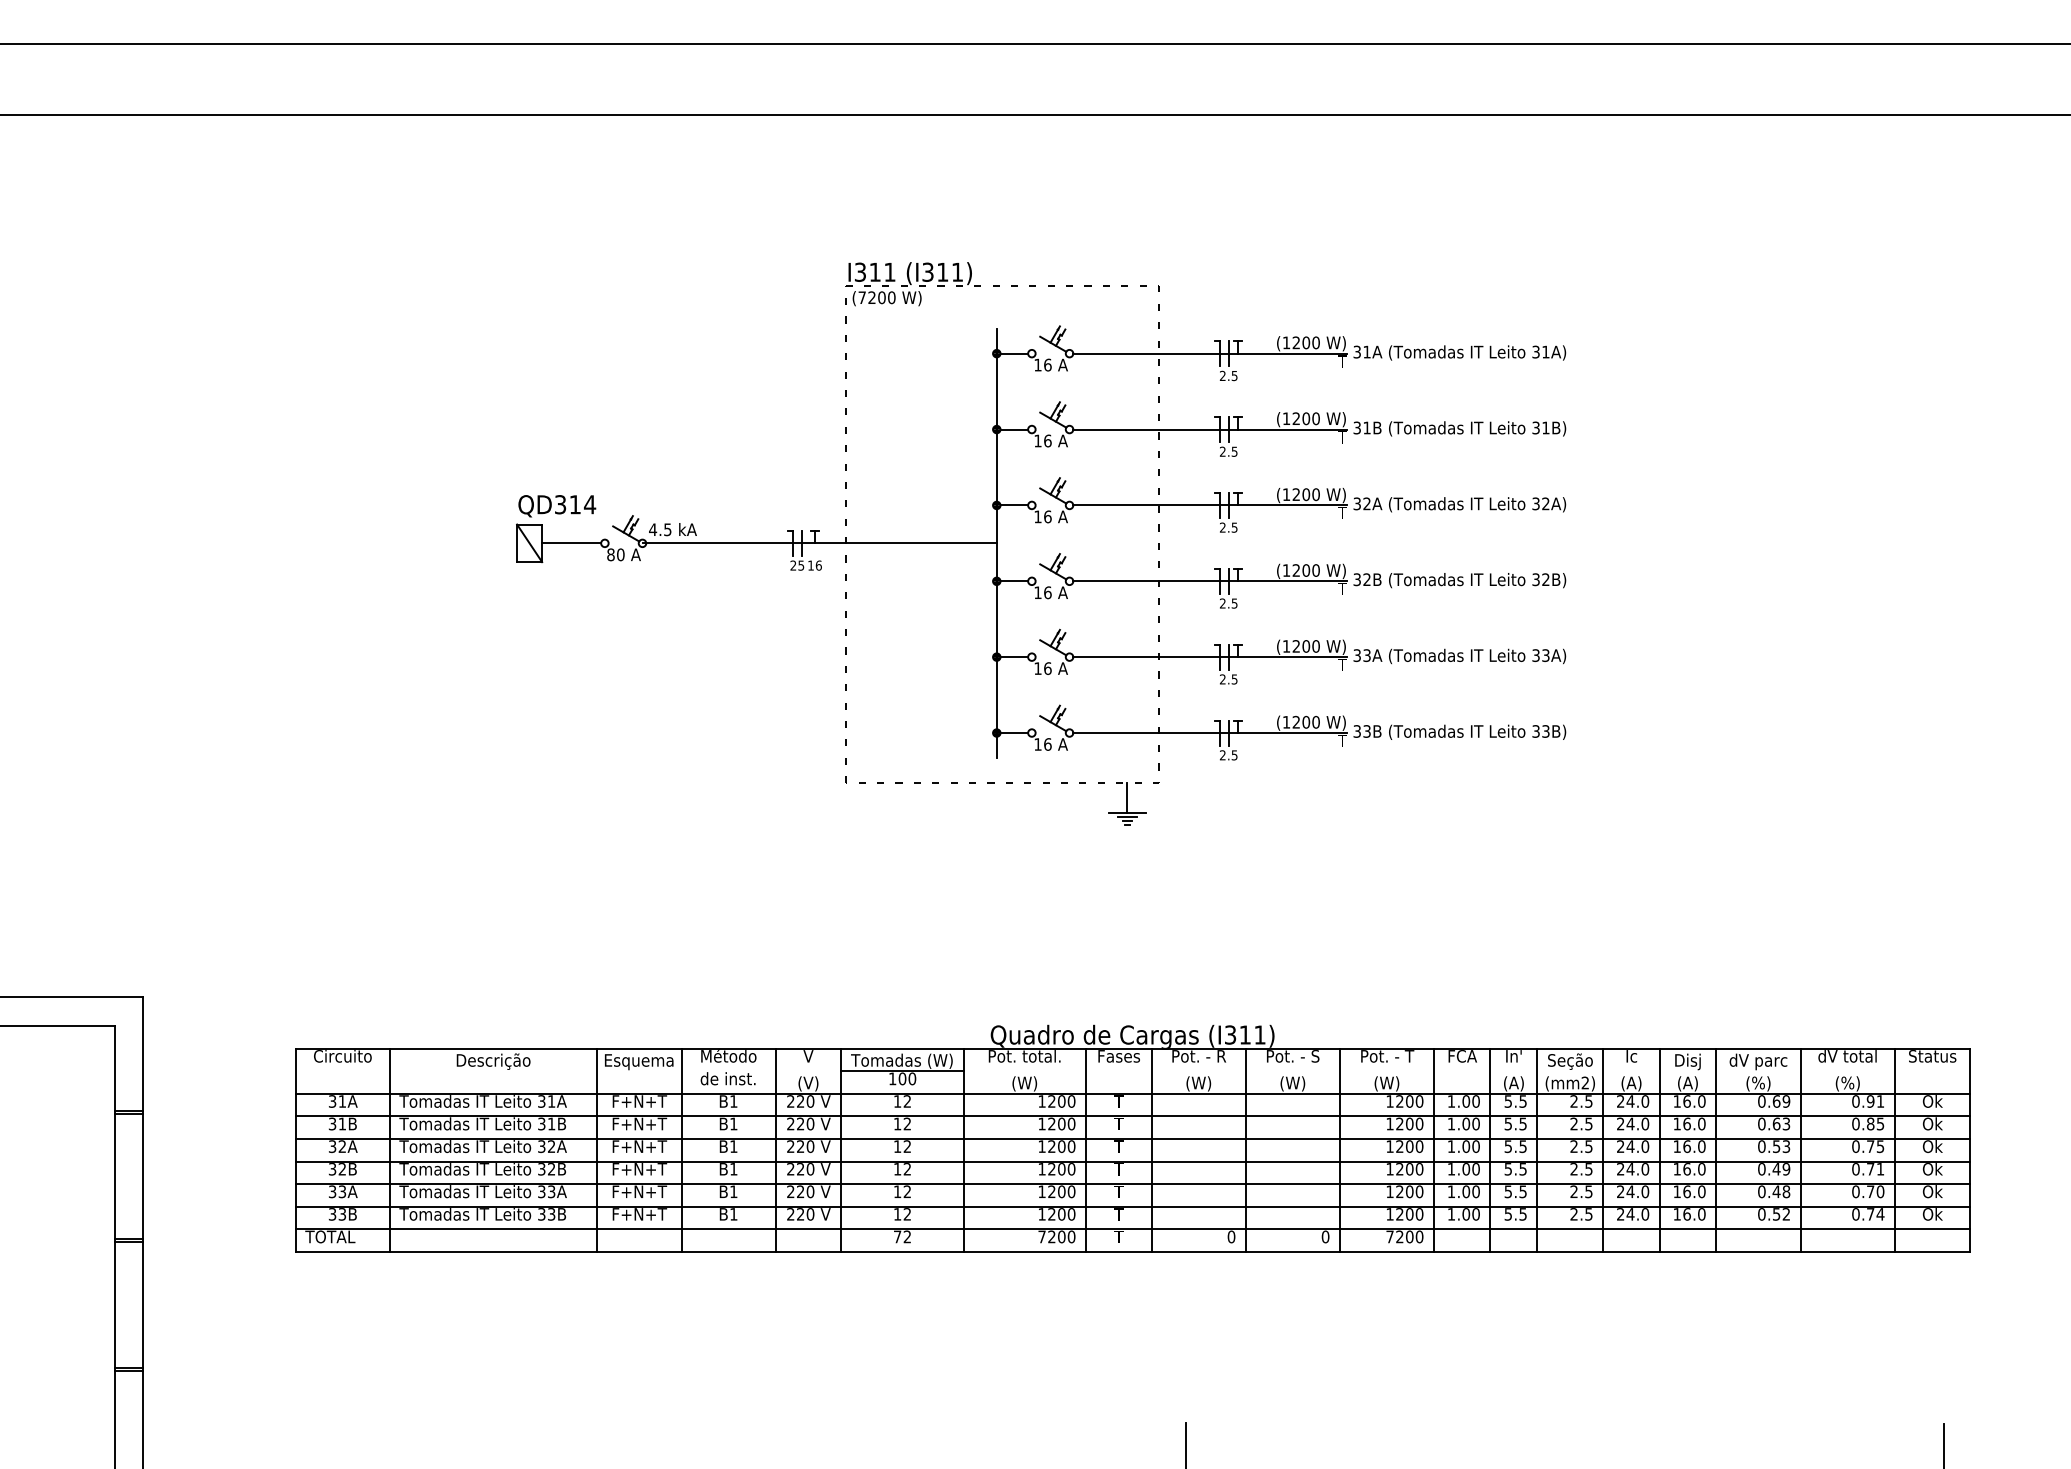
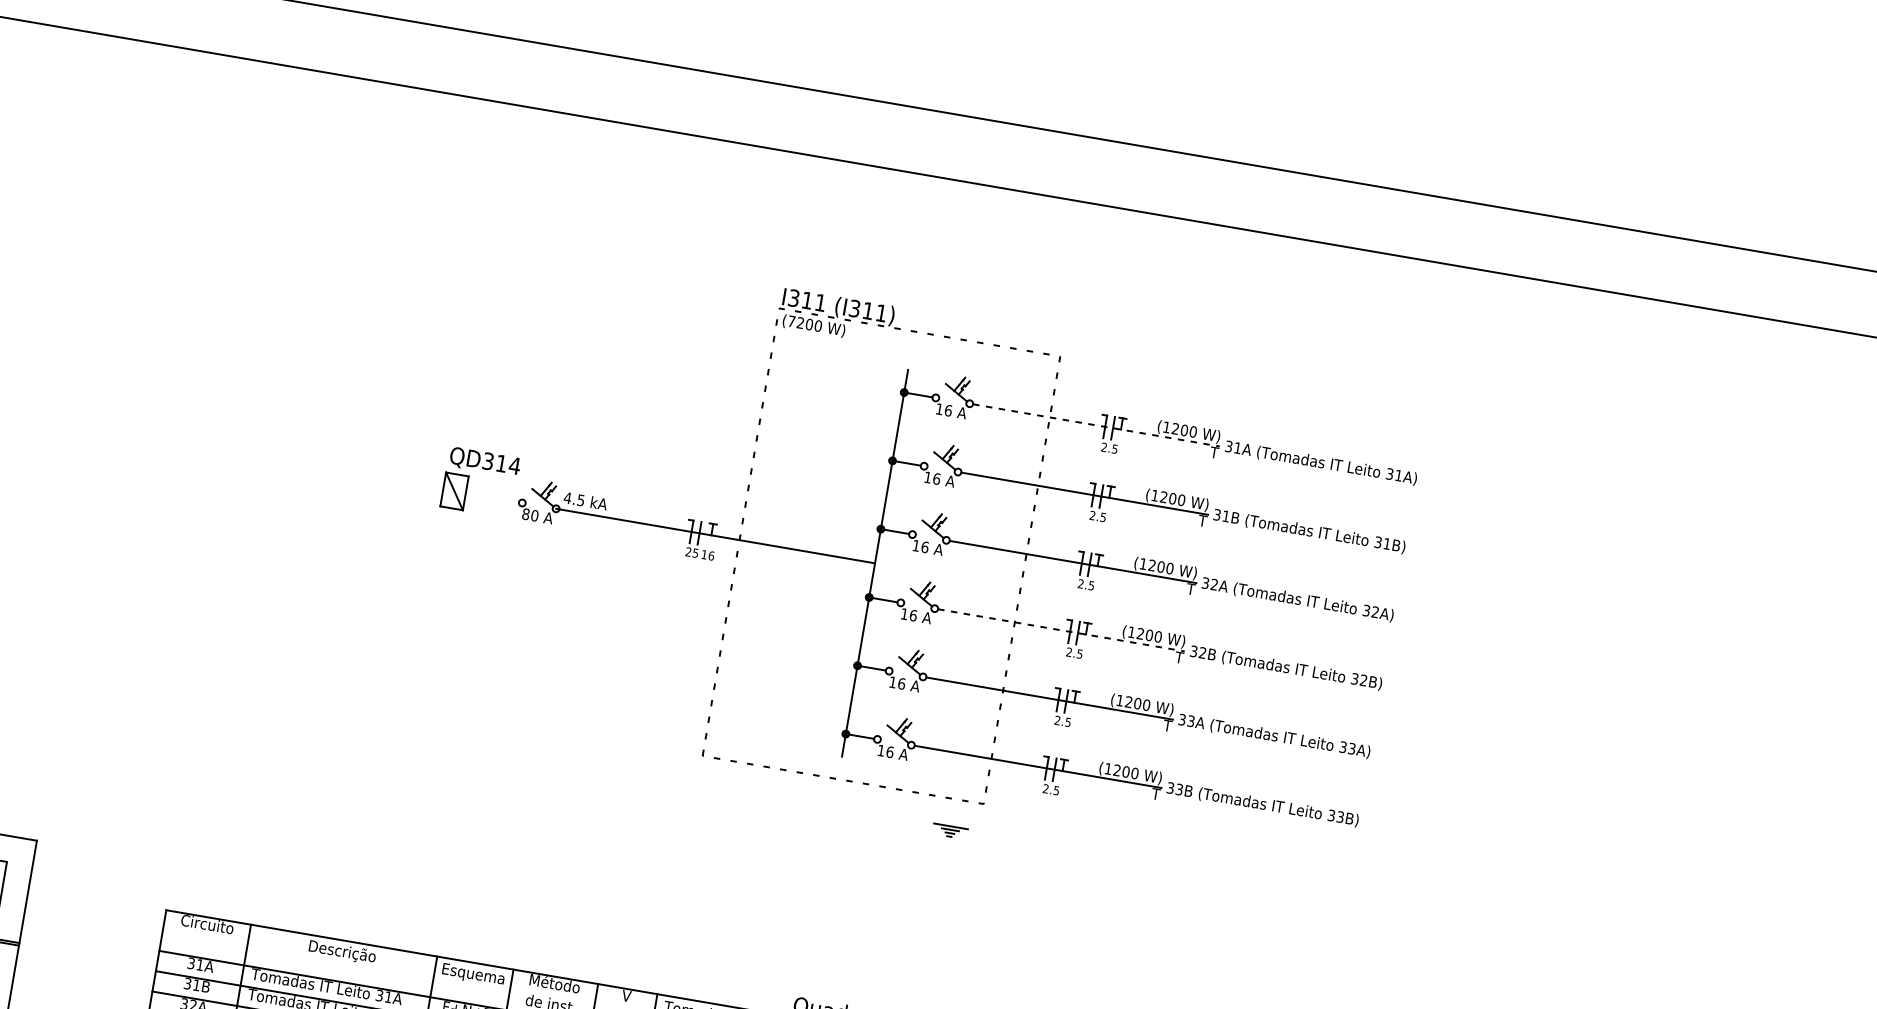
line: (1210, 353) -> (1096, 425), solid -> dashed
line: (571, 543) -> (492, 497), removed
line: (1210, 581) -> (1061, 630), solid -> dashed
line: (1127, 798) -> (953, 813), removed

